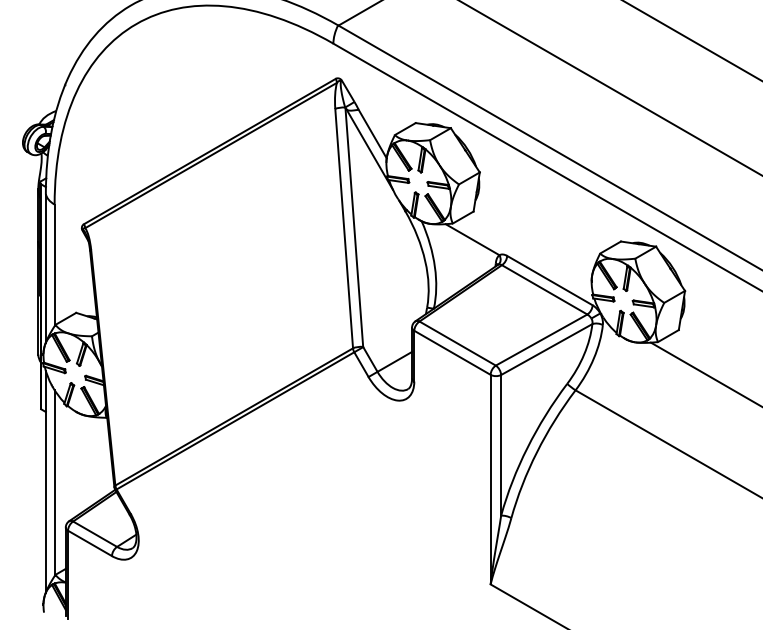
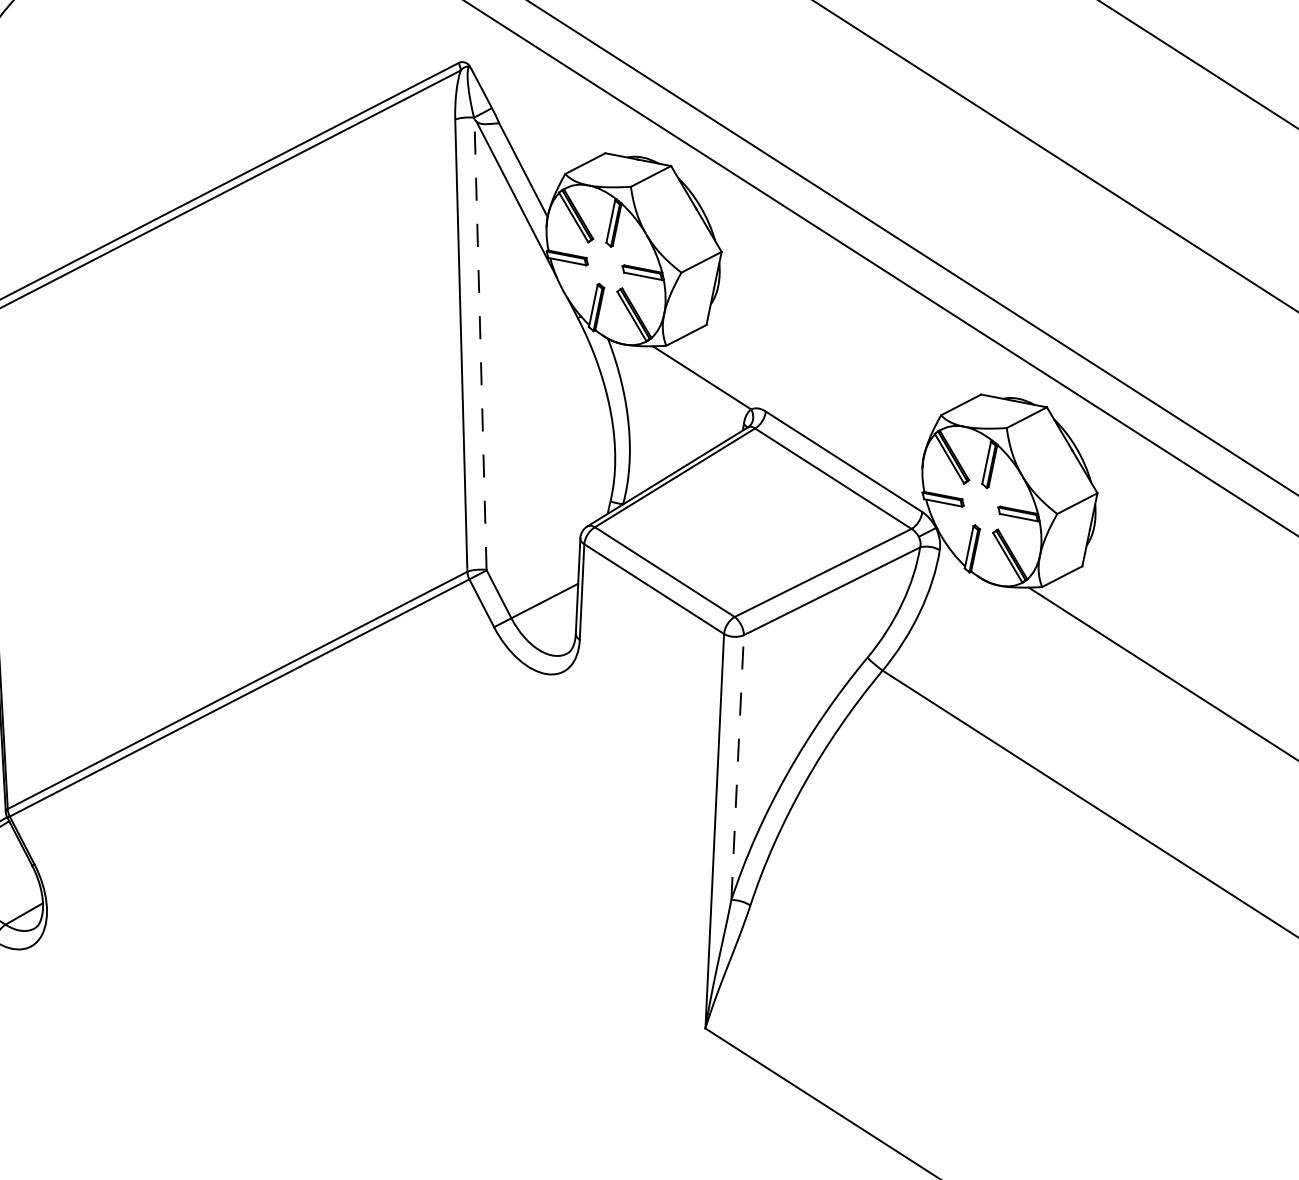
line: (354, 227) -> (480, 344), solid -> dashed
line: (501, 444) -> (738, 766), solid -> dashed

